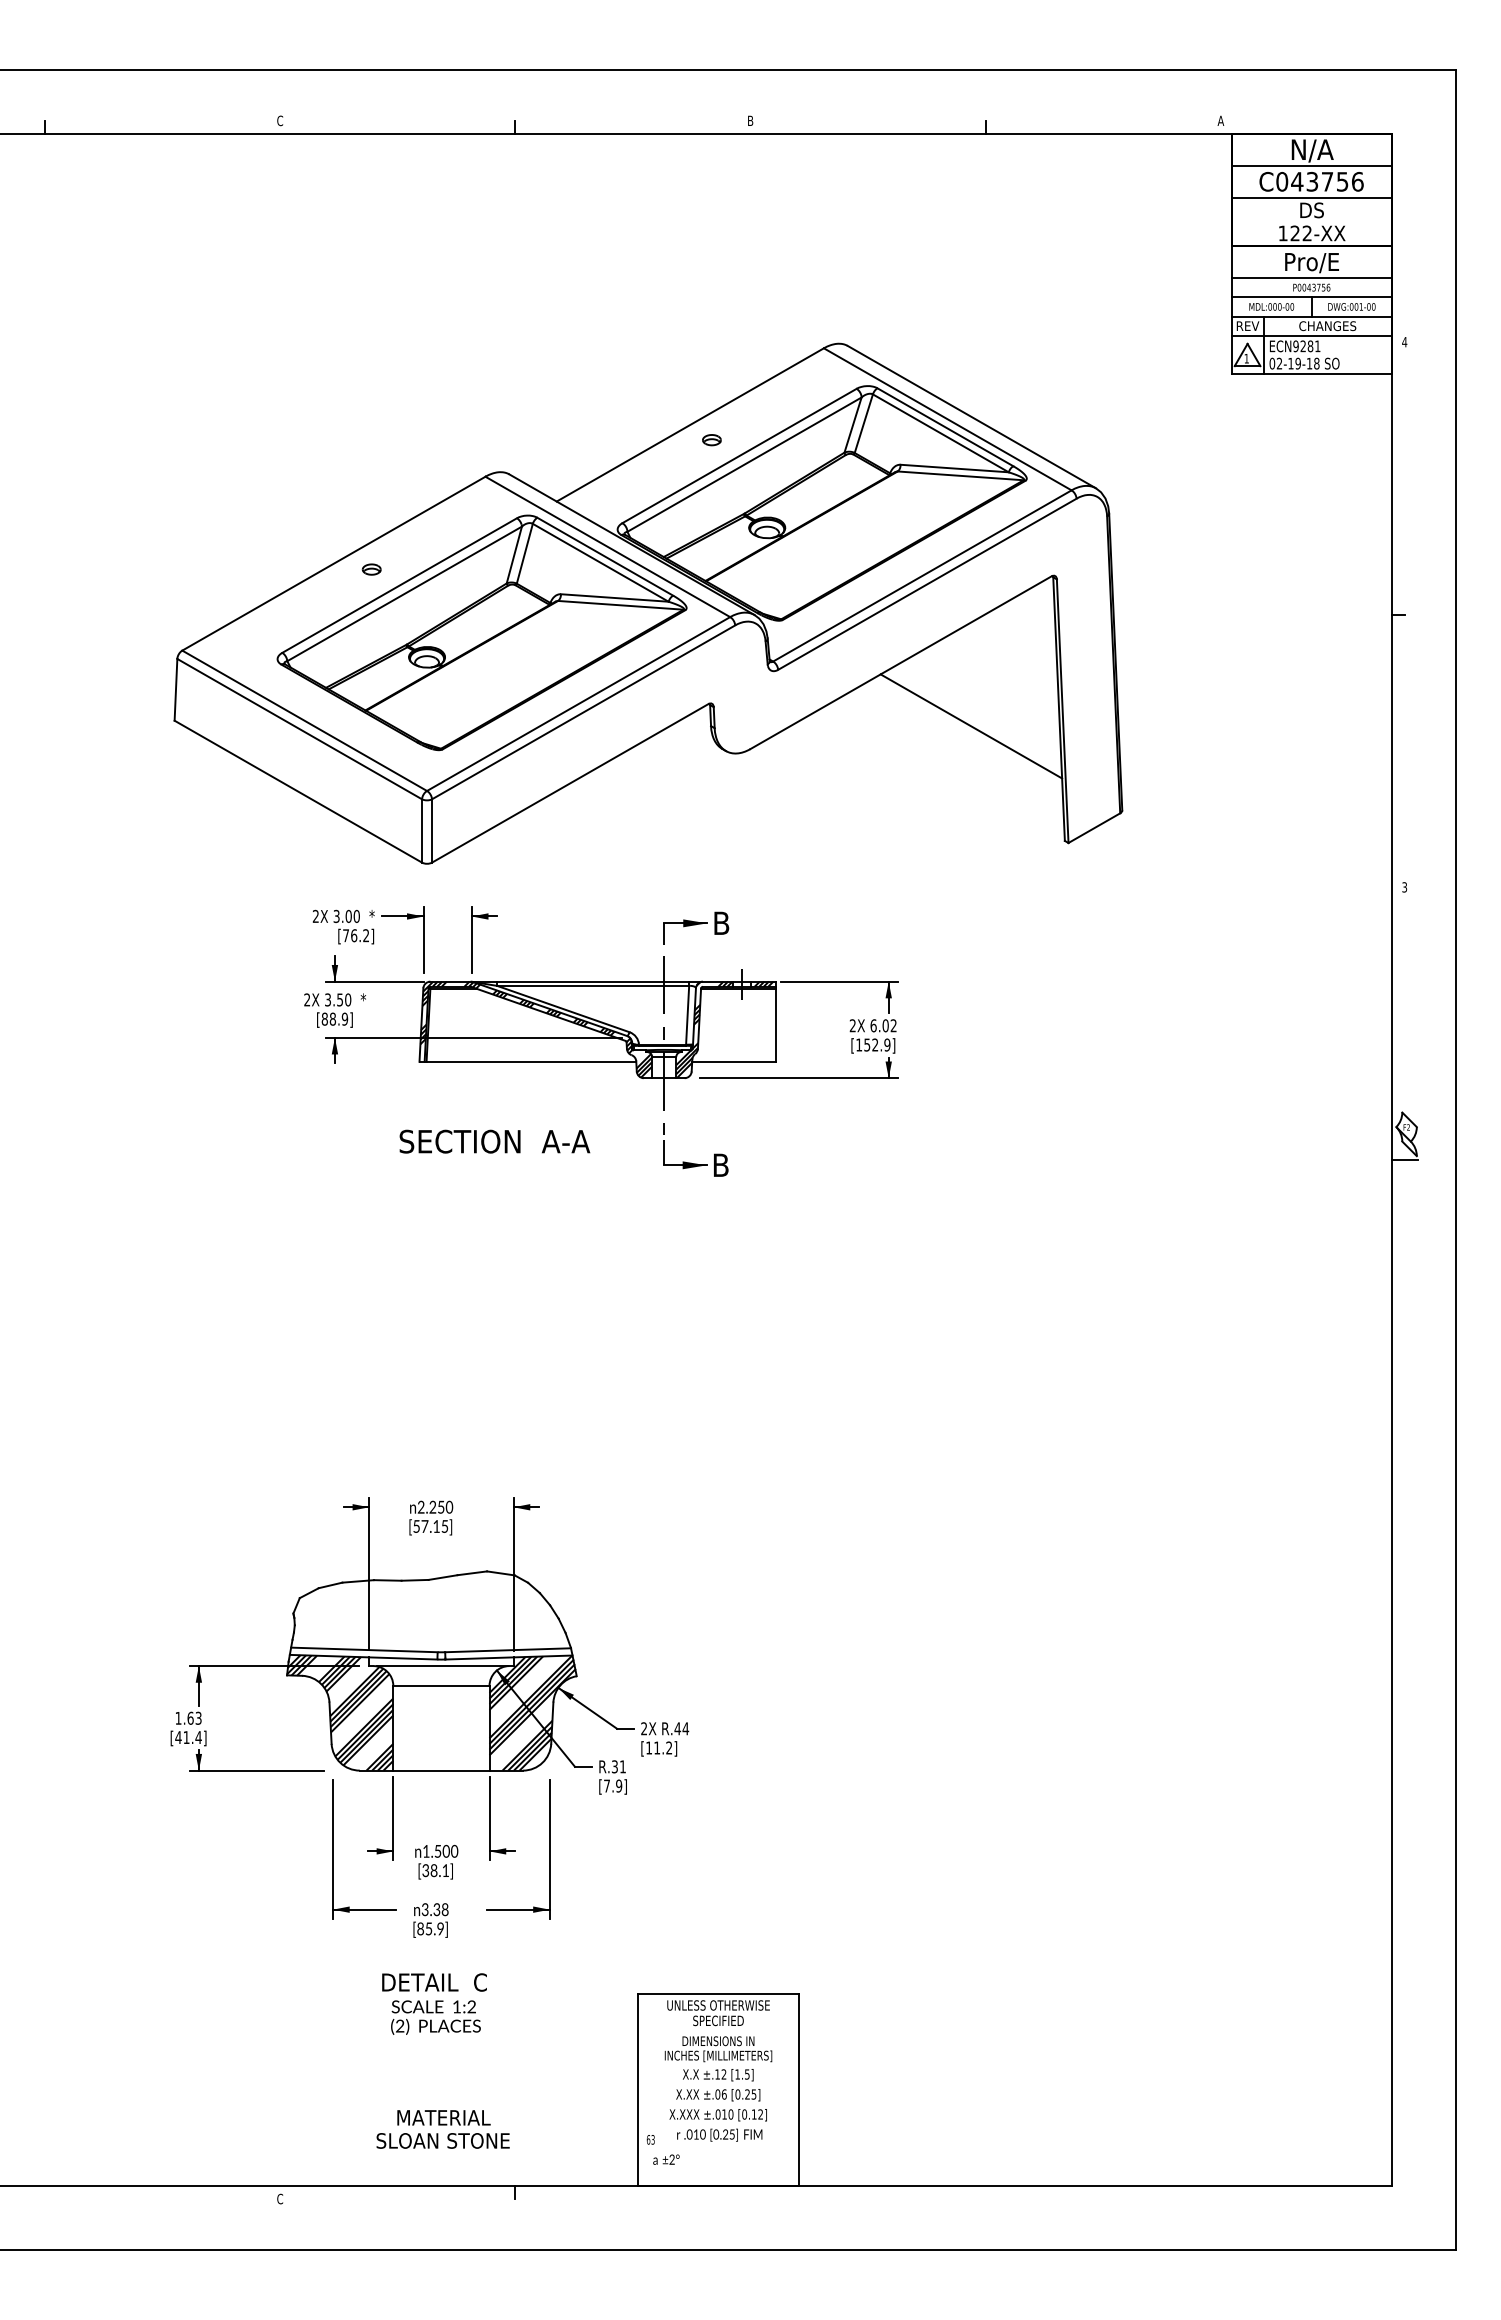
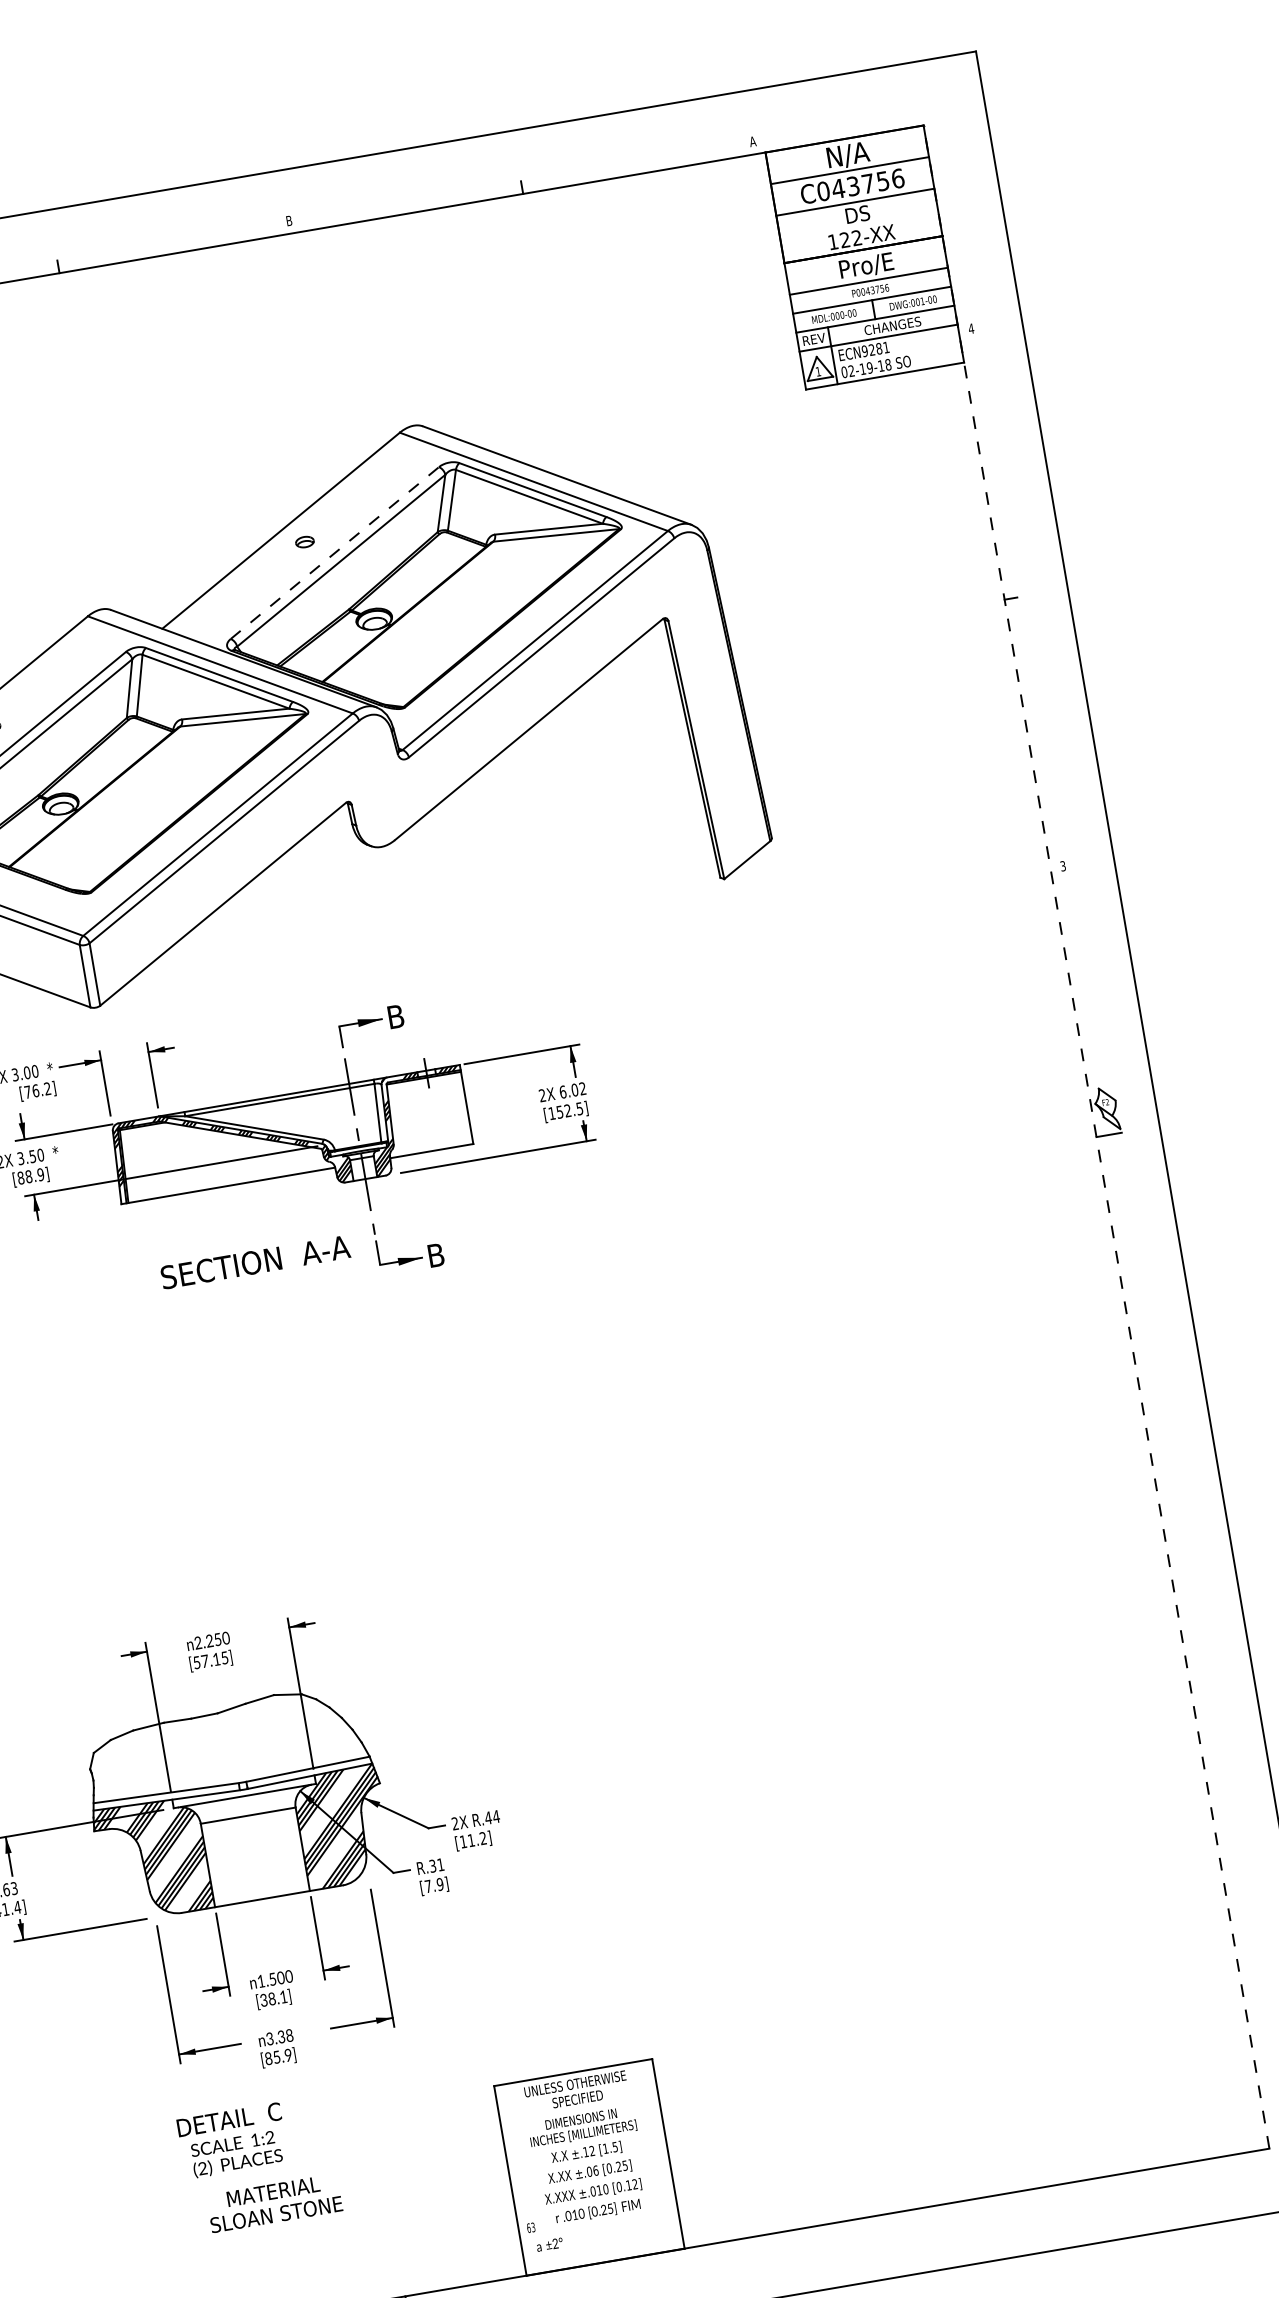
line: (739, 456) -> (334, 553), solid -> dashed
line: (971, 726) -> (609, 780), removed
text: (887, 1044) -> (579, 1108), [152.9] -> [152.5]
text: (494, 1141) -> (255, 1262), moved
line: (1391, 1159) -> (1096, 1136), solid -> dashed
text: (434, 2003) -> (232, 2140), moved
text: (442, 2129) -> (274, 2203), moved

